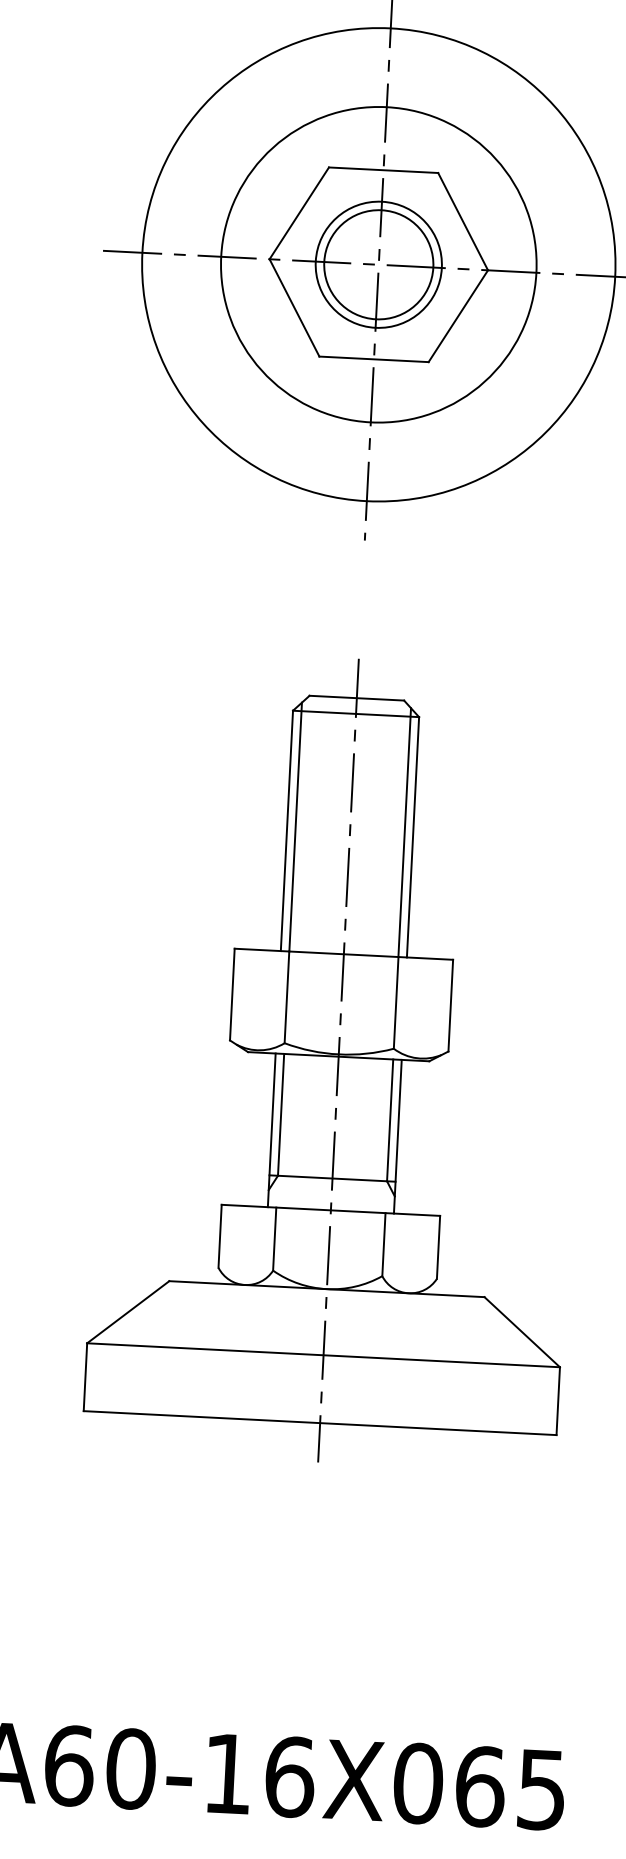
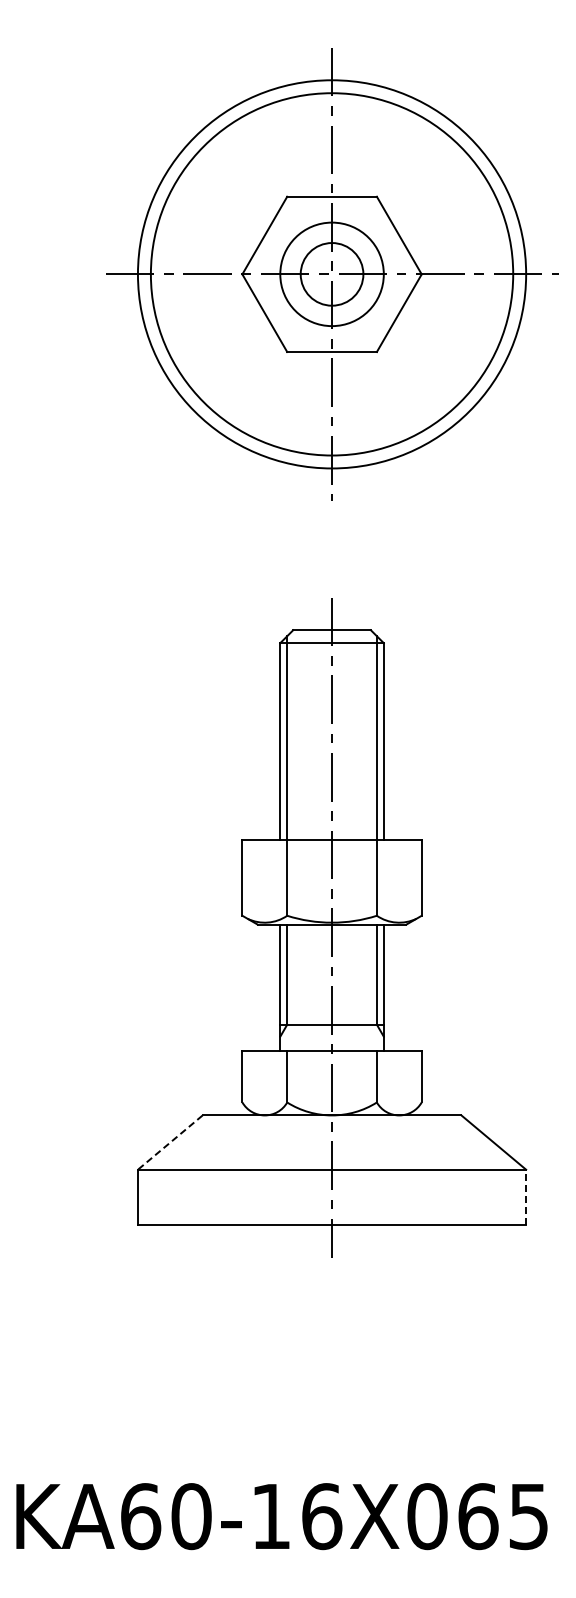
circle: (378, 263) -> (331, 273), size x1.4
circle: (378, 264) -> (331, 274), size x0.7
line: (127, 1312) -> (169, 1142), solid -> dashed
line: (558, 1401) -> (526, 1197), solid -> dashed

